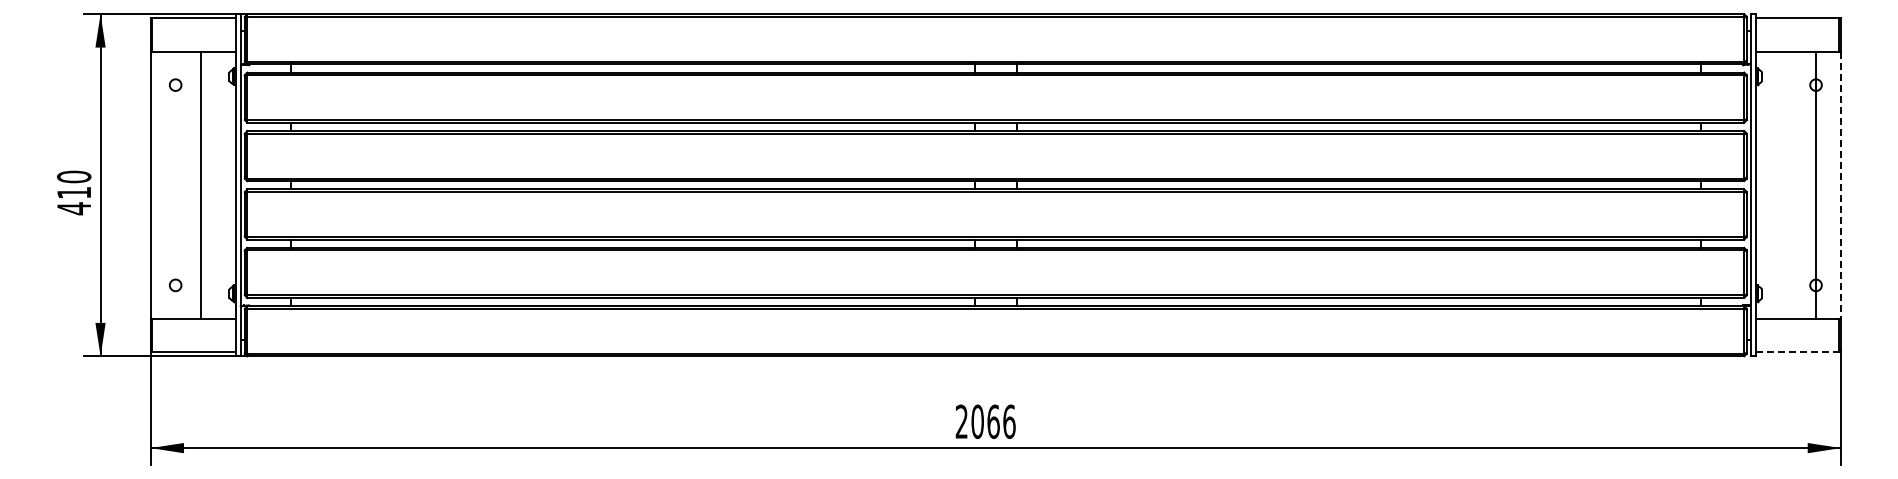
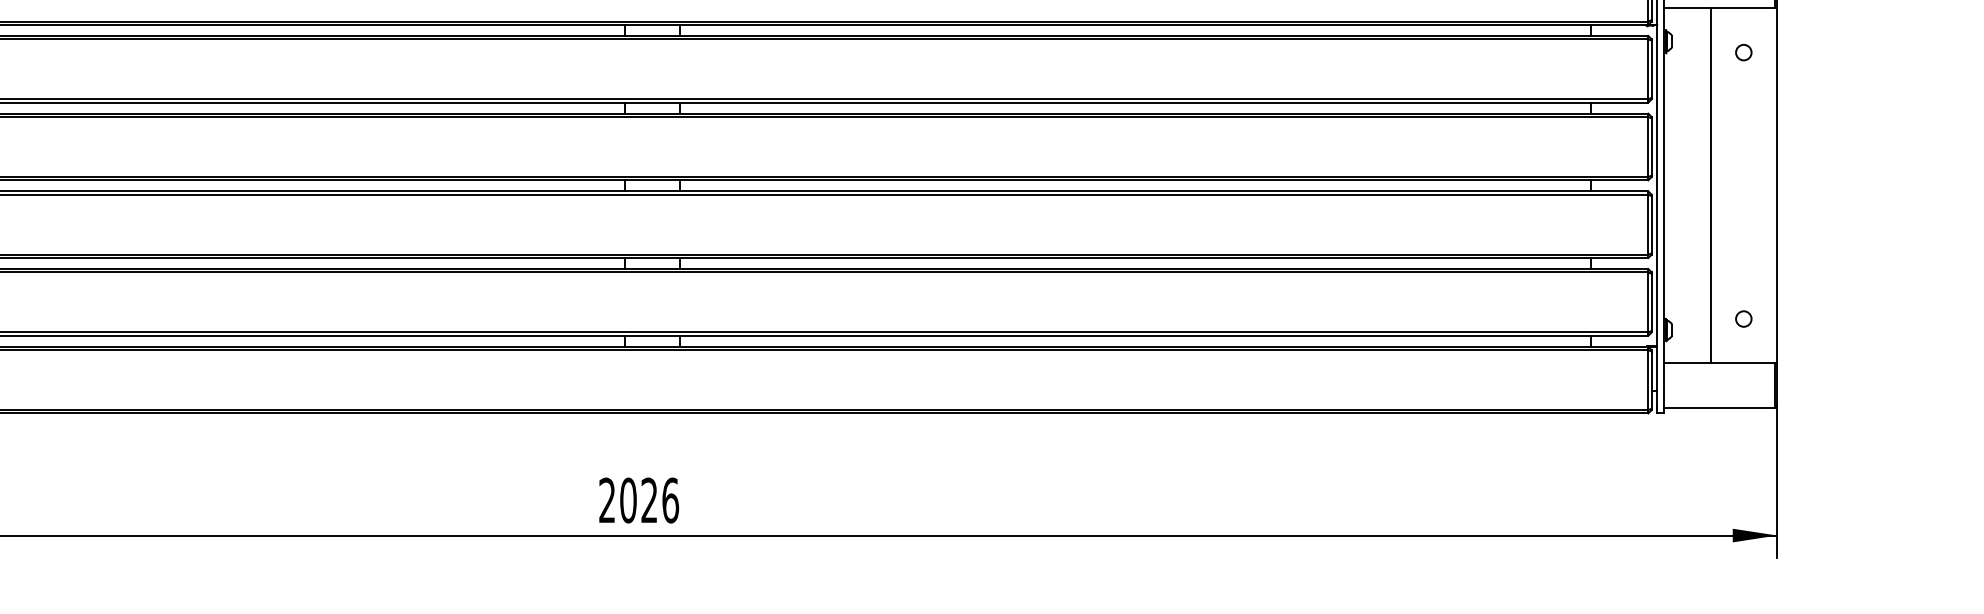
line: (1816, 184) -> (1711, 184), moved
line: (1841, 185) -> (1777, 186), dashed -> solid
line: (1797, 352) -> (1719, 408), dashed -> solid
text: (993, 421) -> (649, 500), 2066 -> 2026

